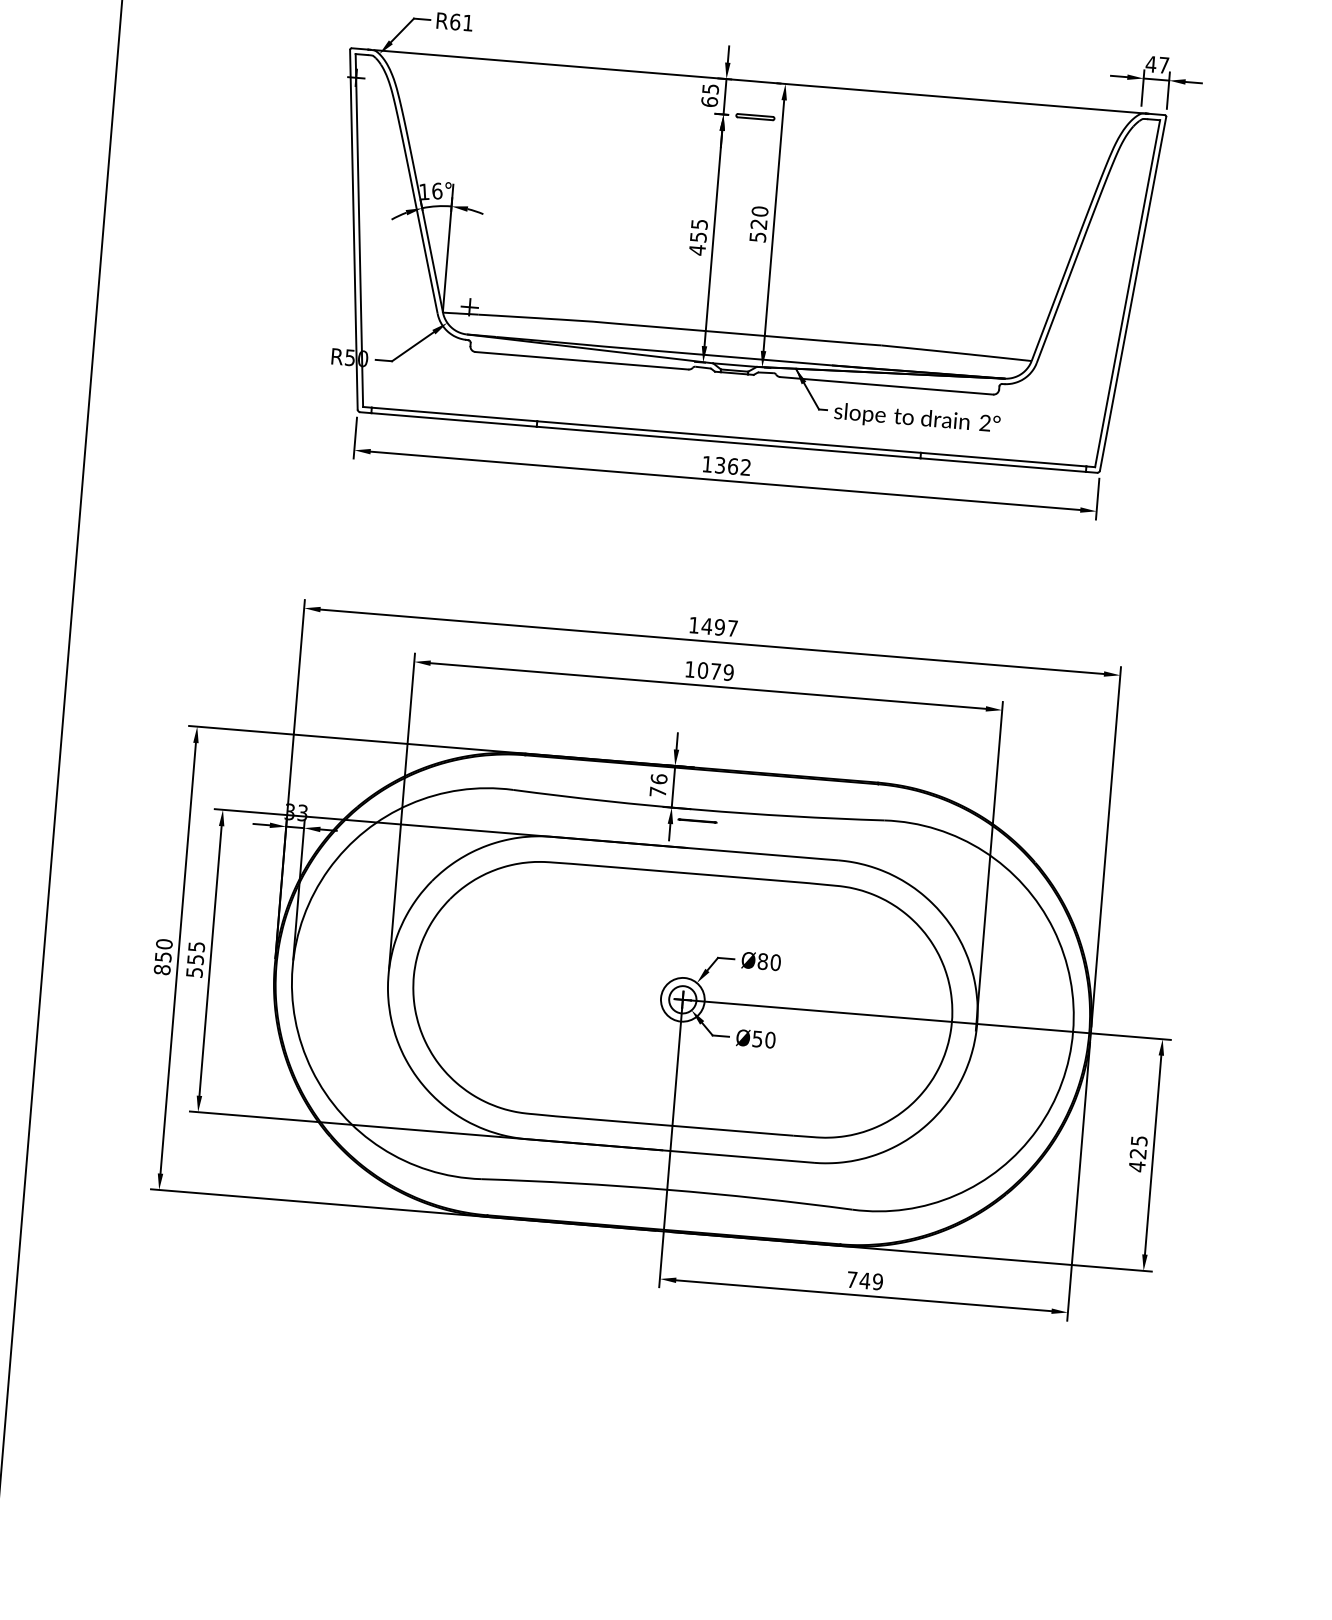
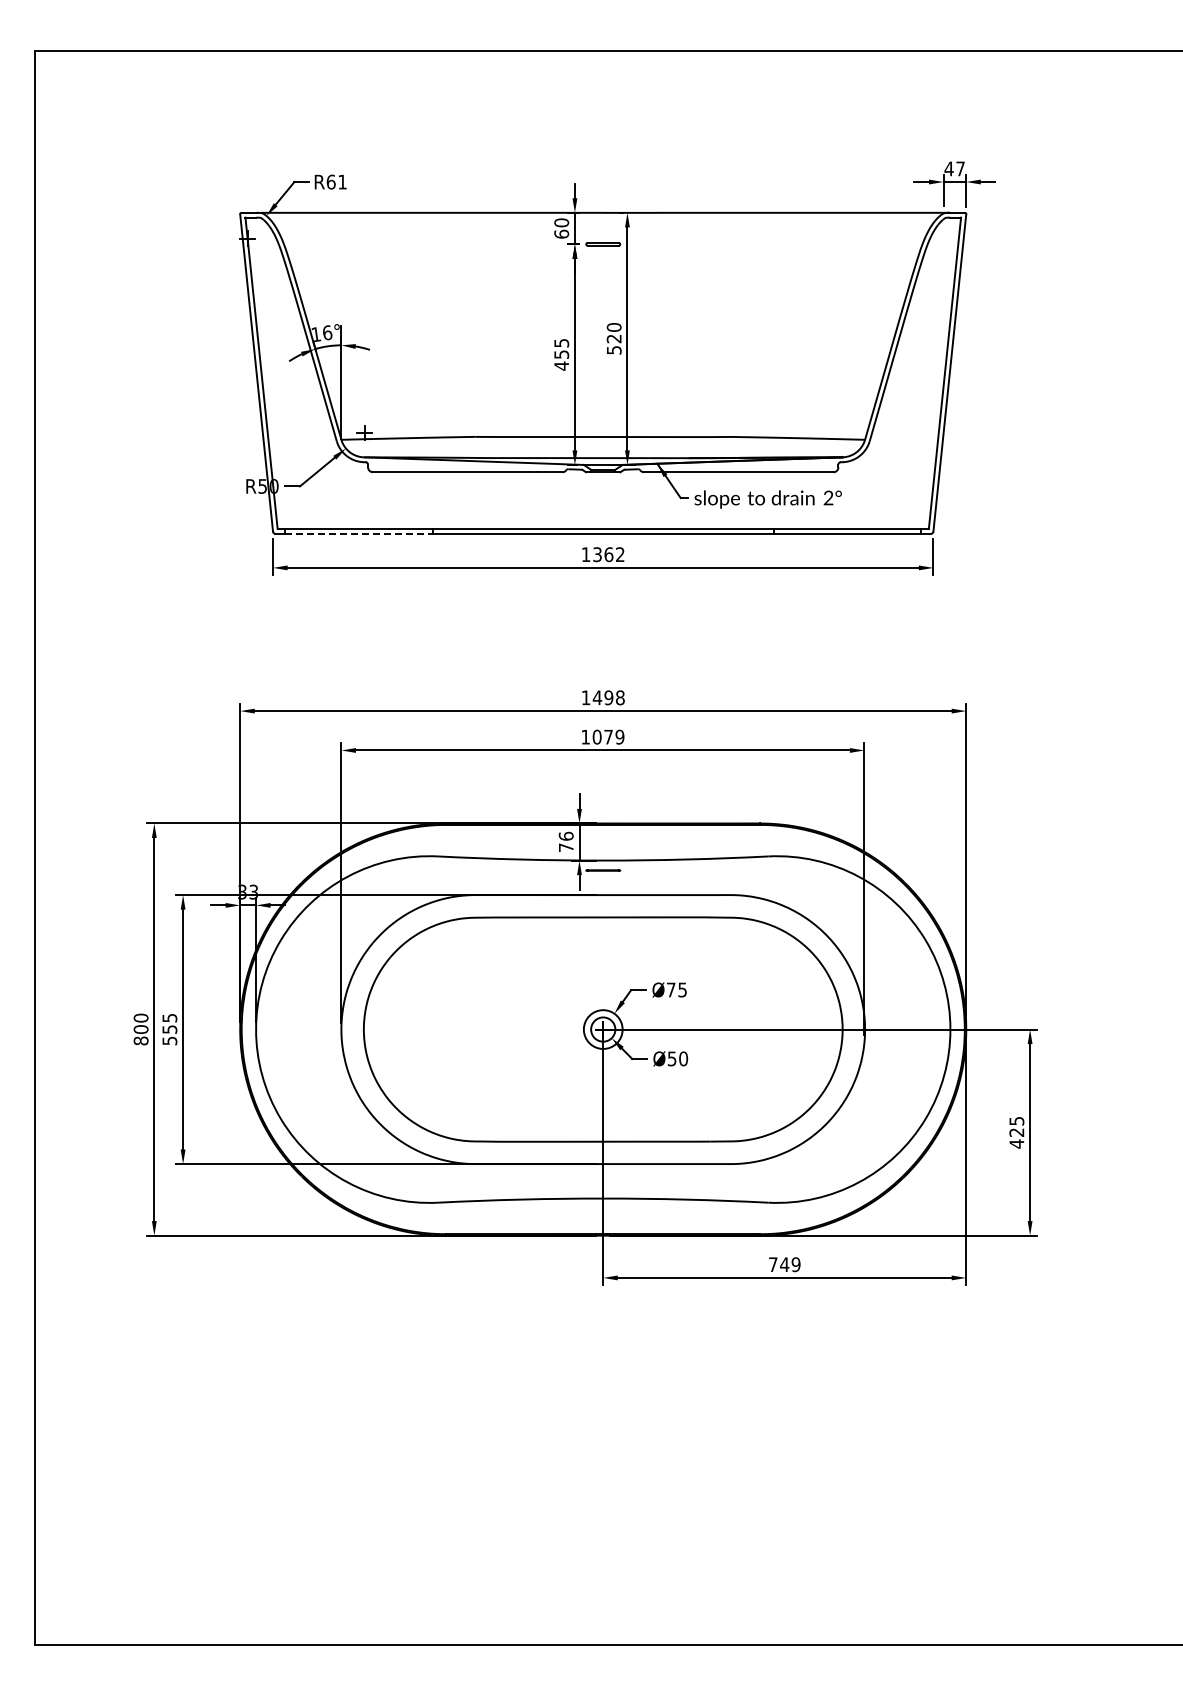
text: (710, 88) -> (561, 222), 65 -> 60
line: (453, 419) -> (358, 533), solid -> dashed
text: (732, 628) -> (620, 697), 1497 -> 1498
text: (162, 956) -> (140, 1029), 850 -> 800
text: (768, 961) -> (676, 989), Ø80 -> Ø75

